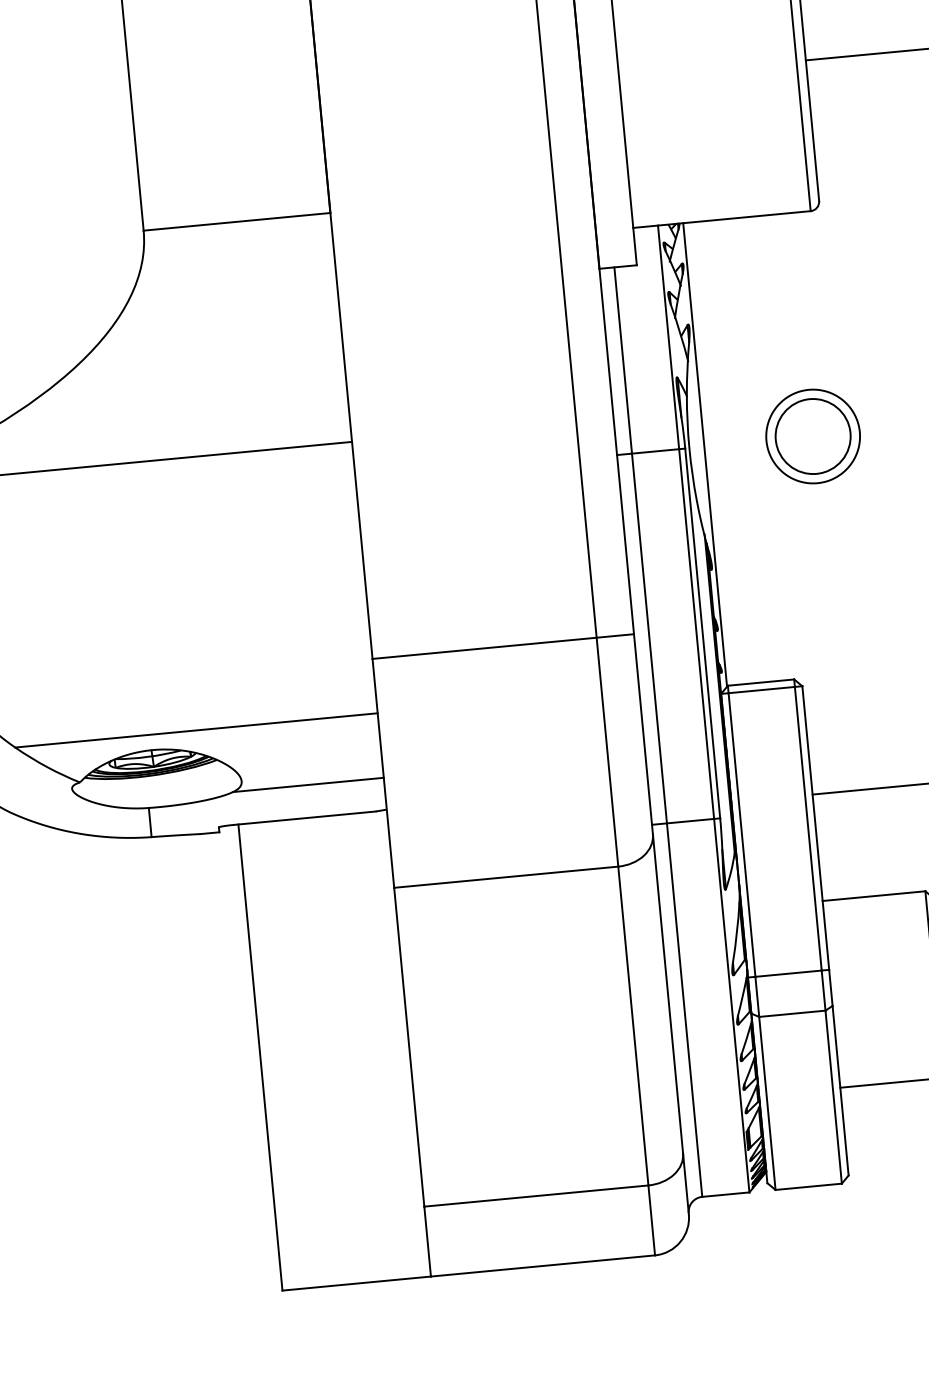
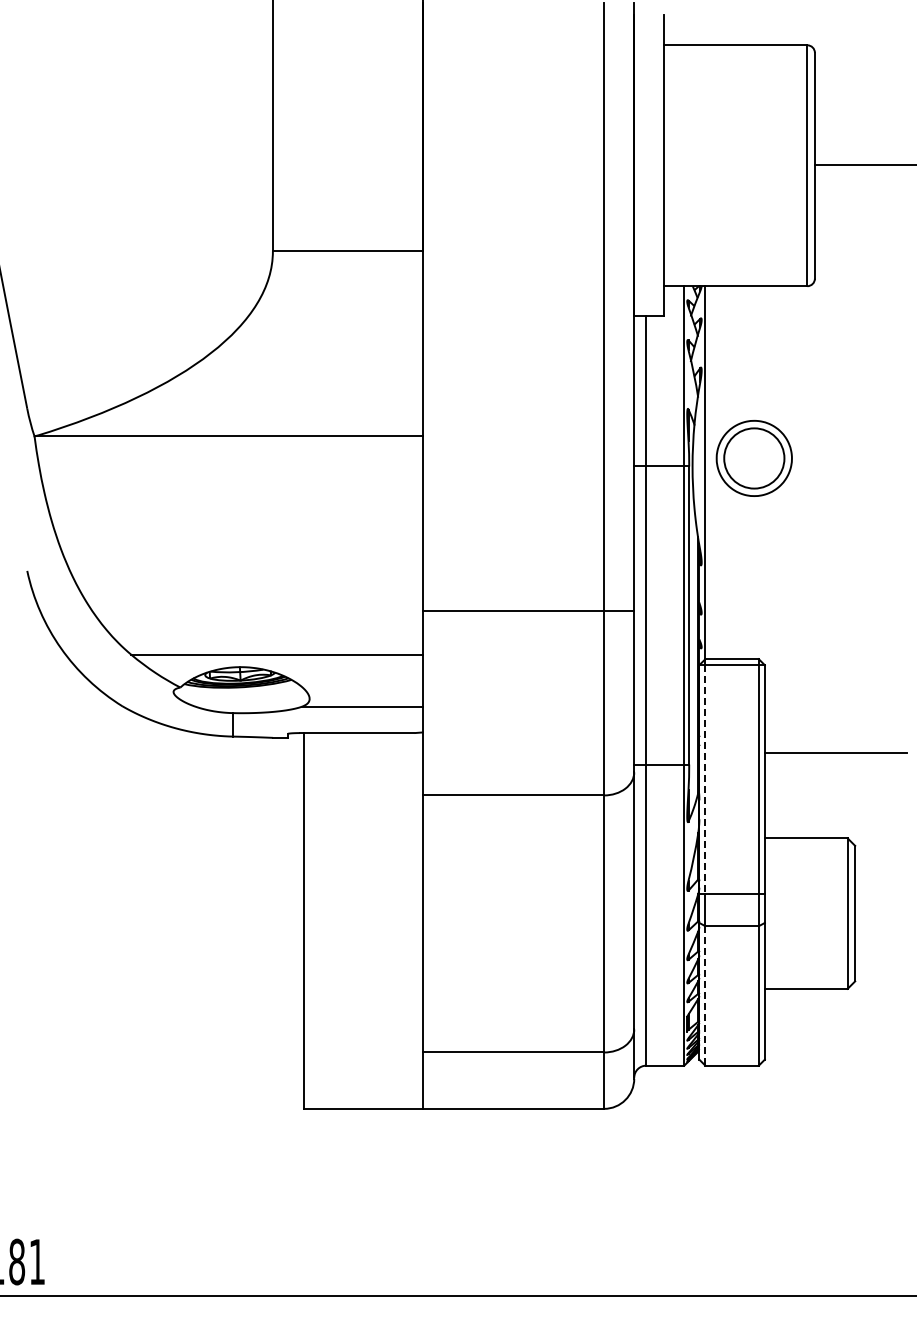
part: (812, 436) -> (753, 458), moved
line: (742, 836) -> (705, 780), solid -> dashed
line: (767, 1102) -> (705, 995), solid -> dashed

